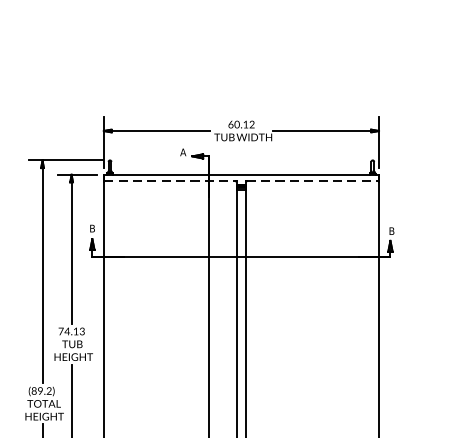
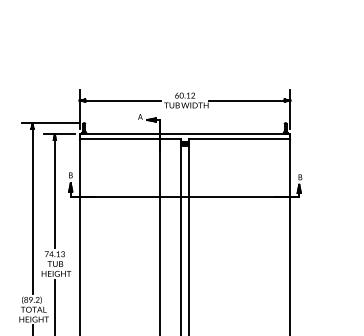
line: (170, 180) -> (130, 138), dashed -> solid
line: (312, 180) -> (239, 138), dashed -> solid

